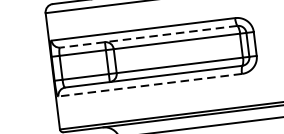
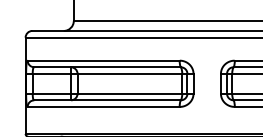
line: (148, 37) -> (107, 67), dashed -> solid
line: (149, 84) -> (103, 106), dashed -> solid

